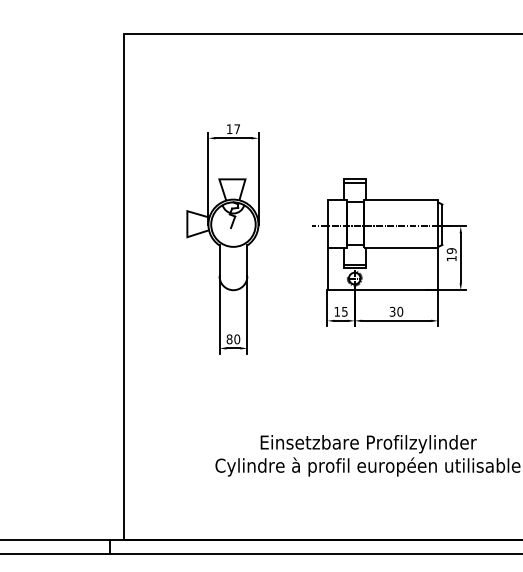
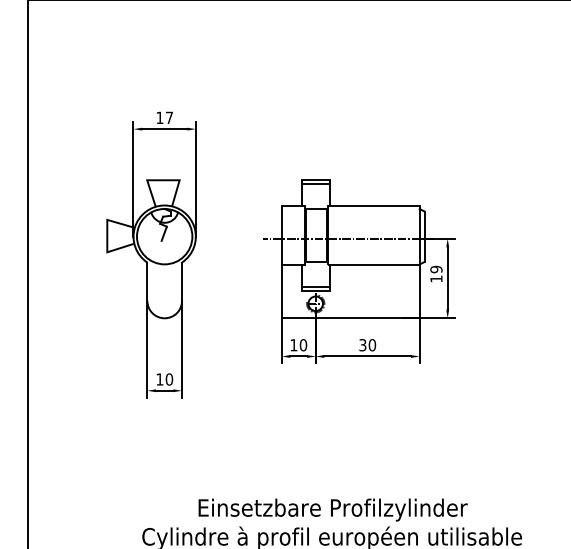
text: (344, 311) -> (302, 344), 15 -> 10
text: (229, 339) -> (159, 379), 80 -> 10

